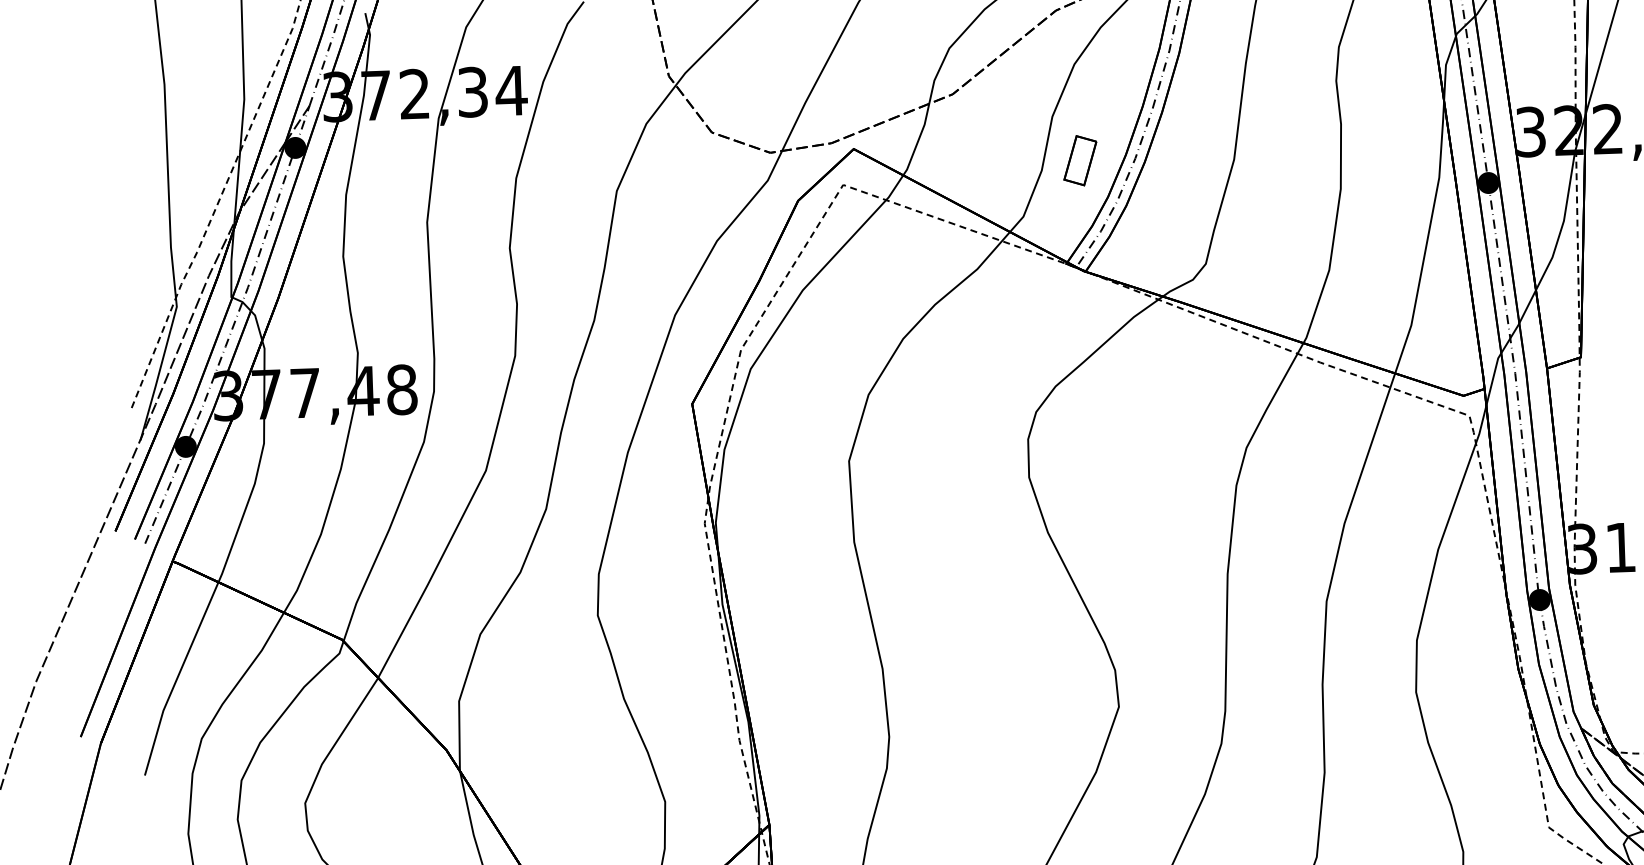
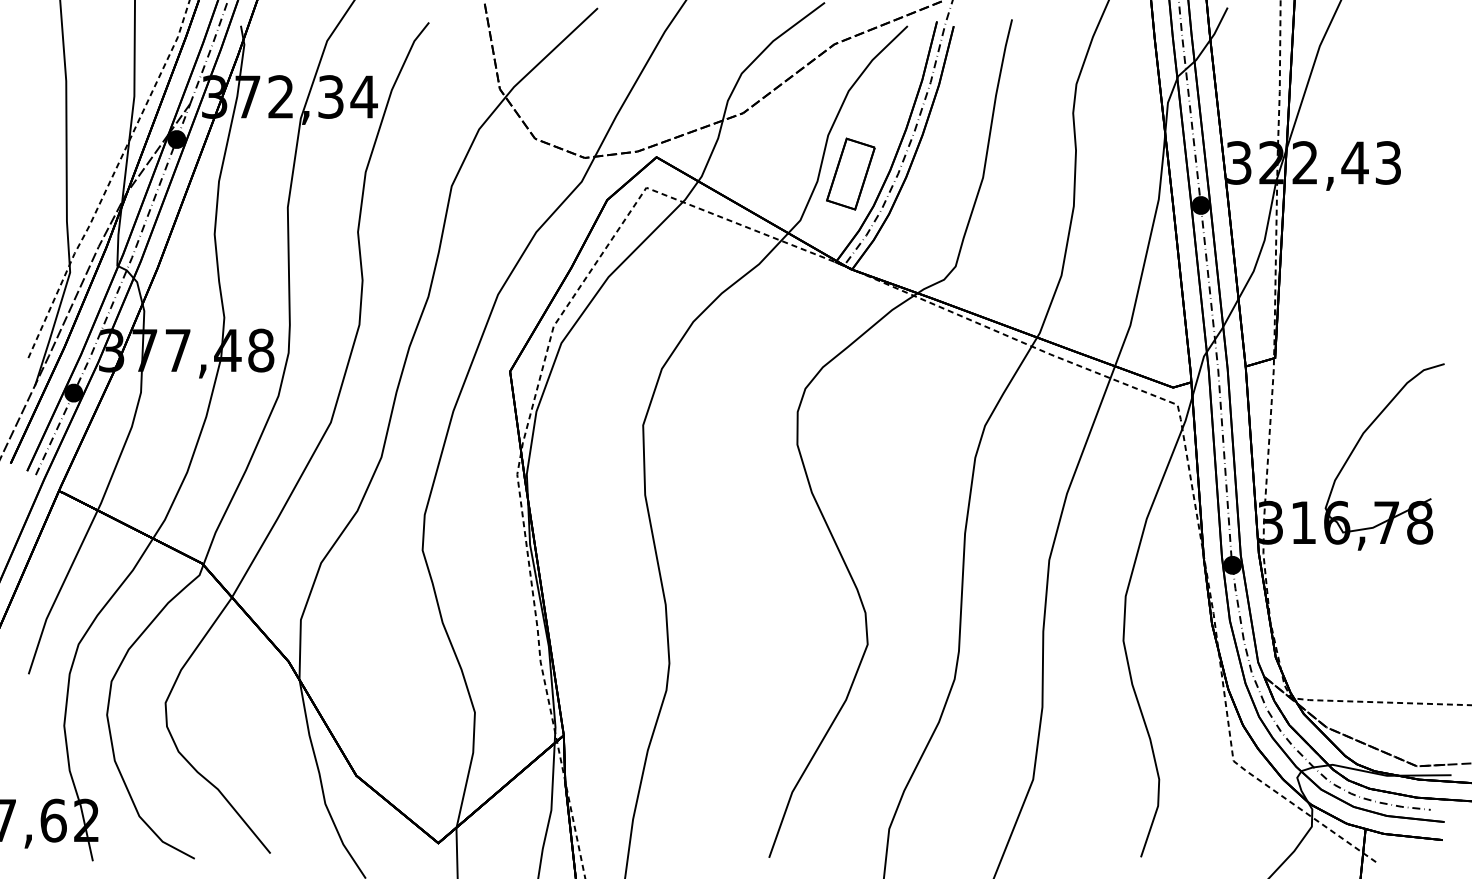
part: (1079, 160) -> (850, 173), size x1.67

